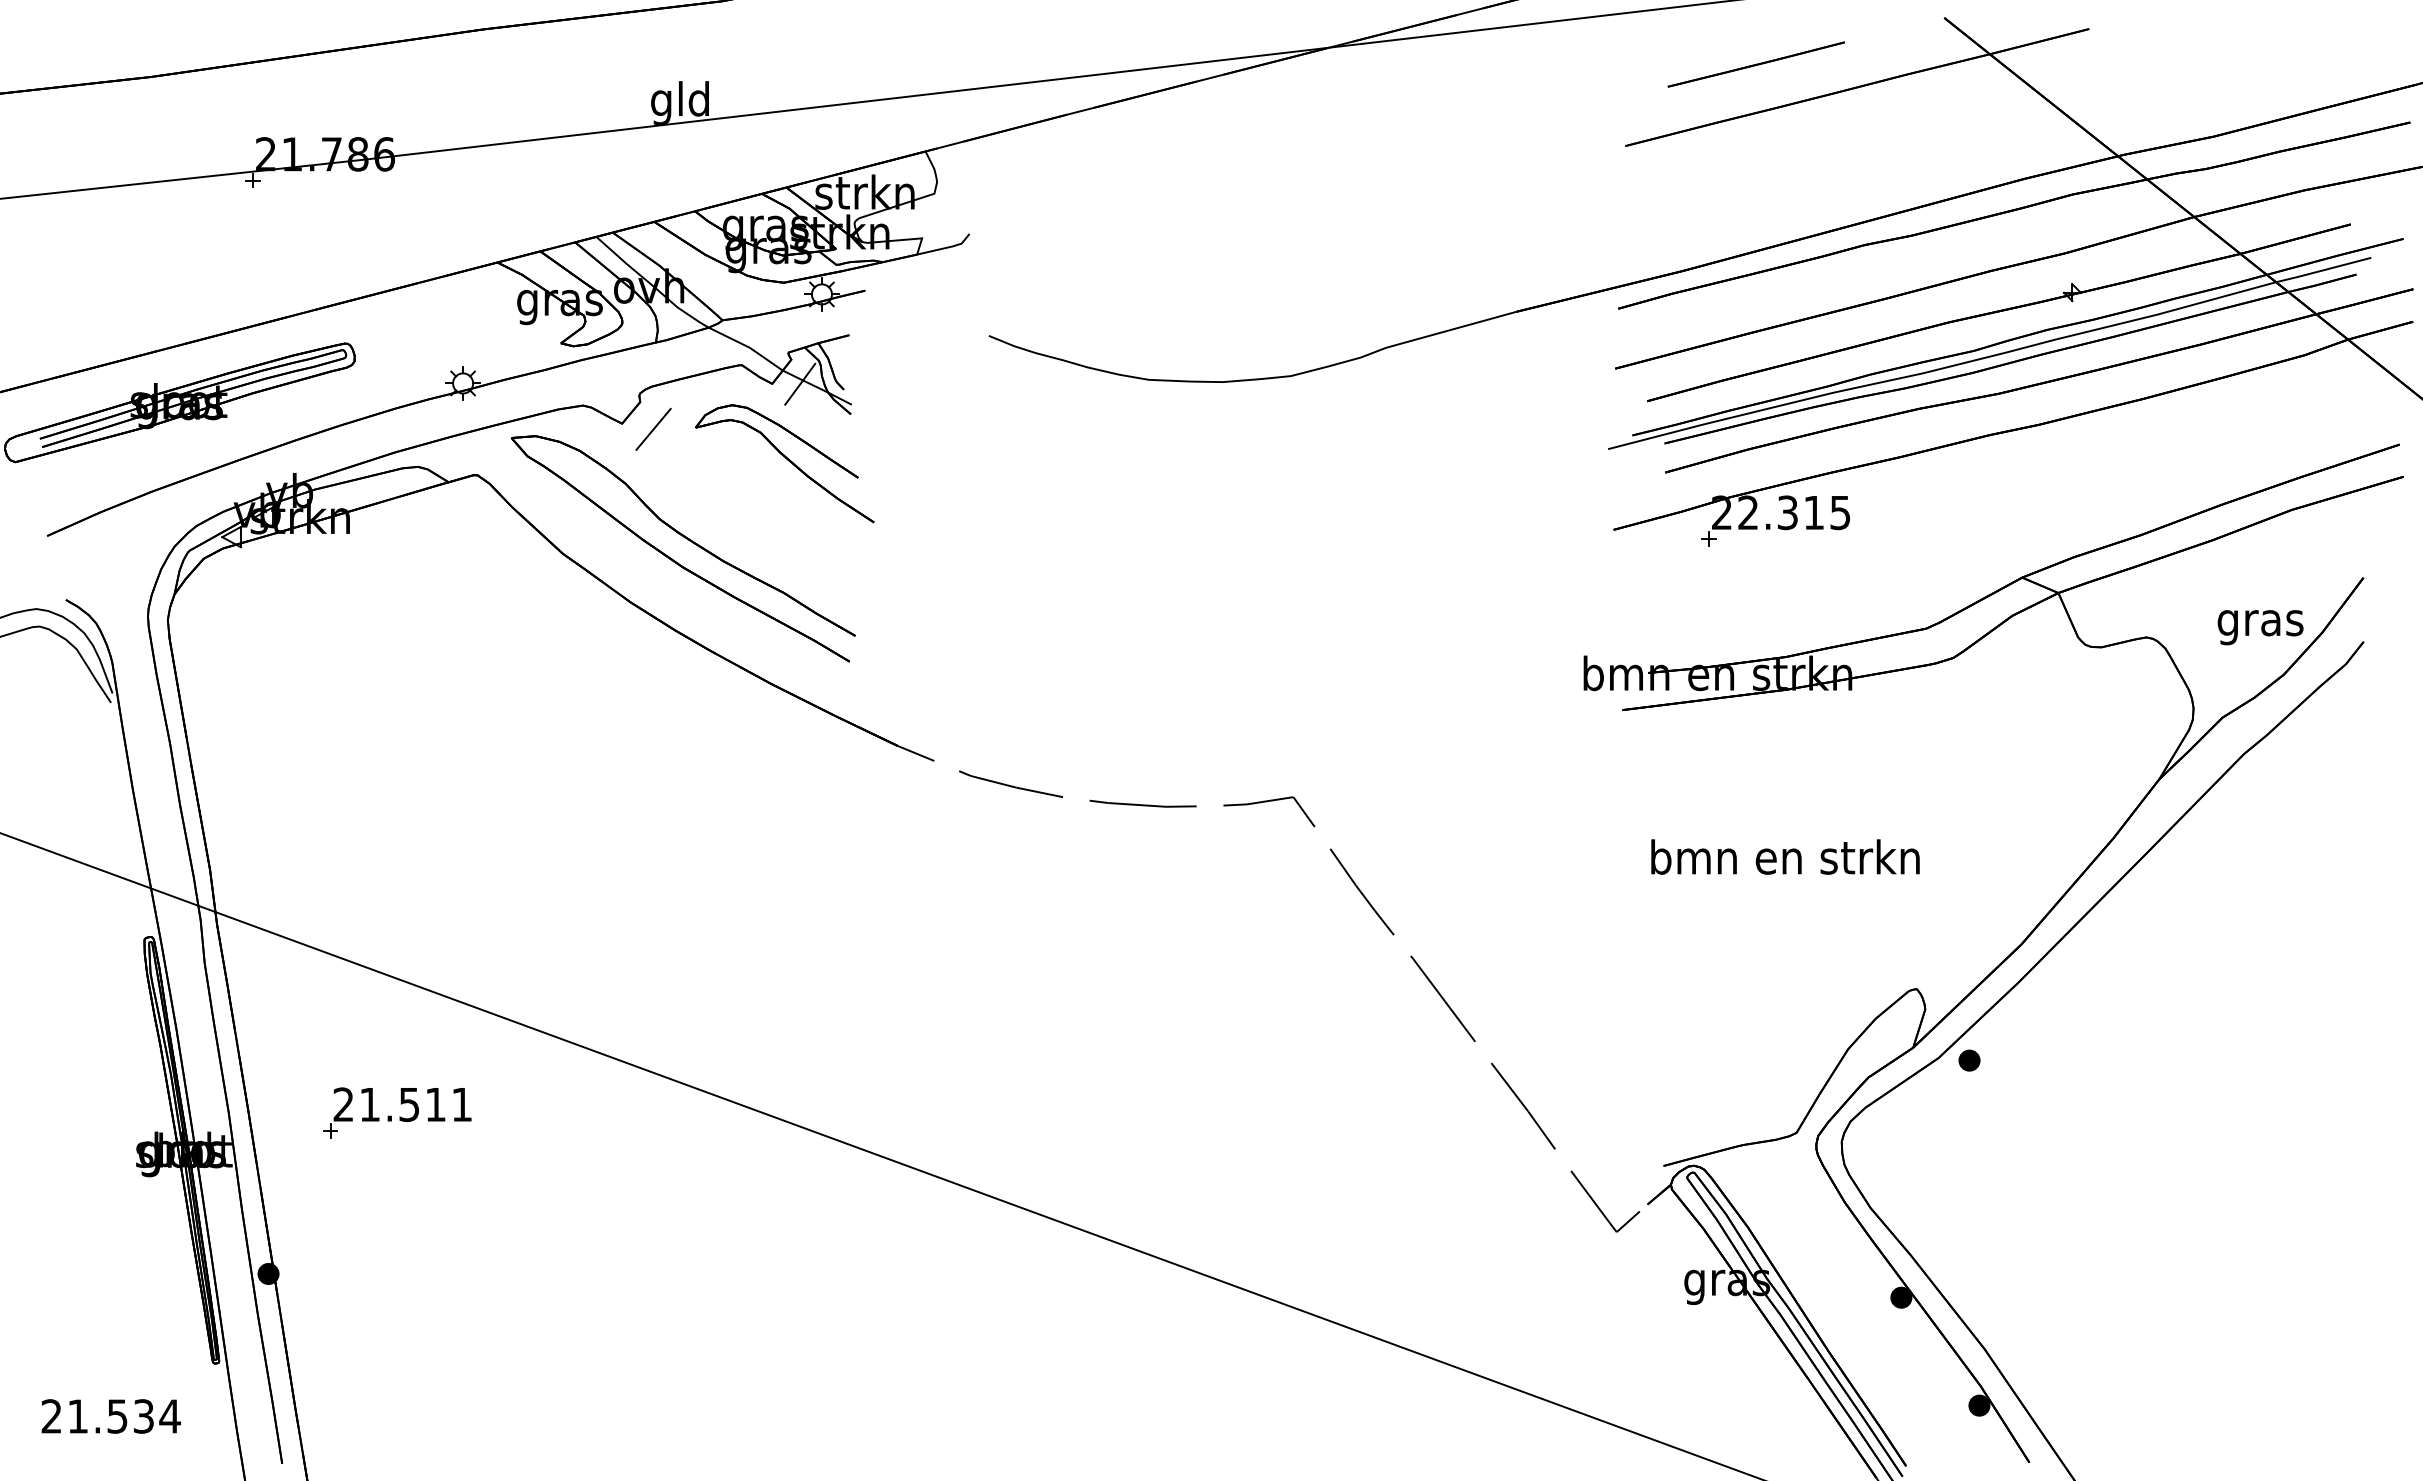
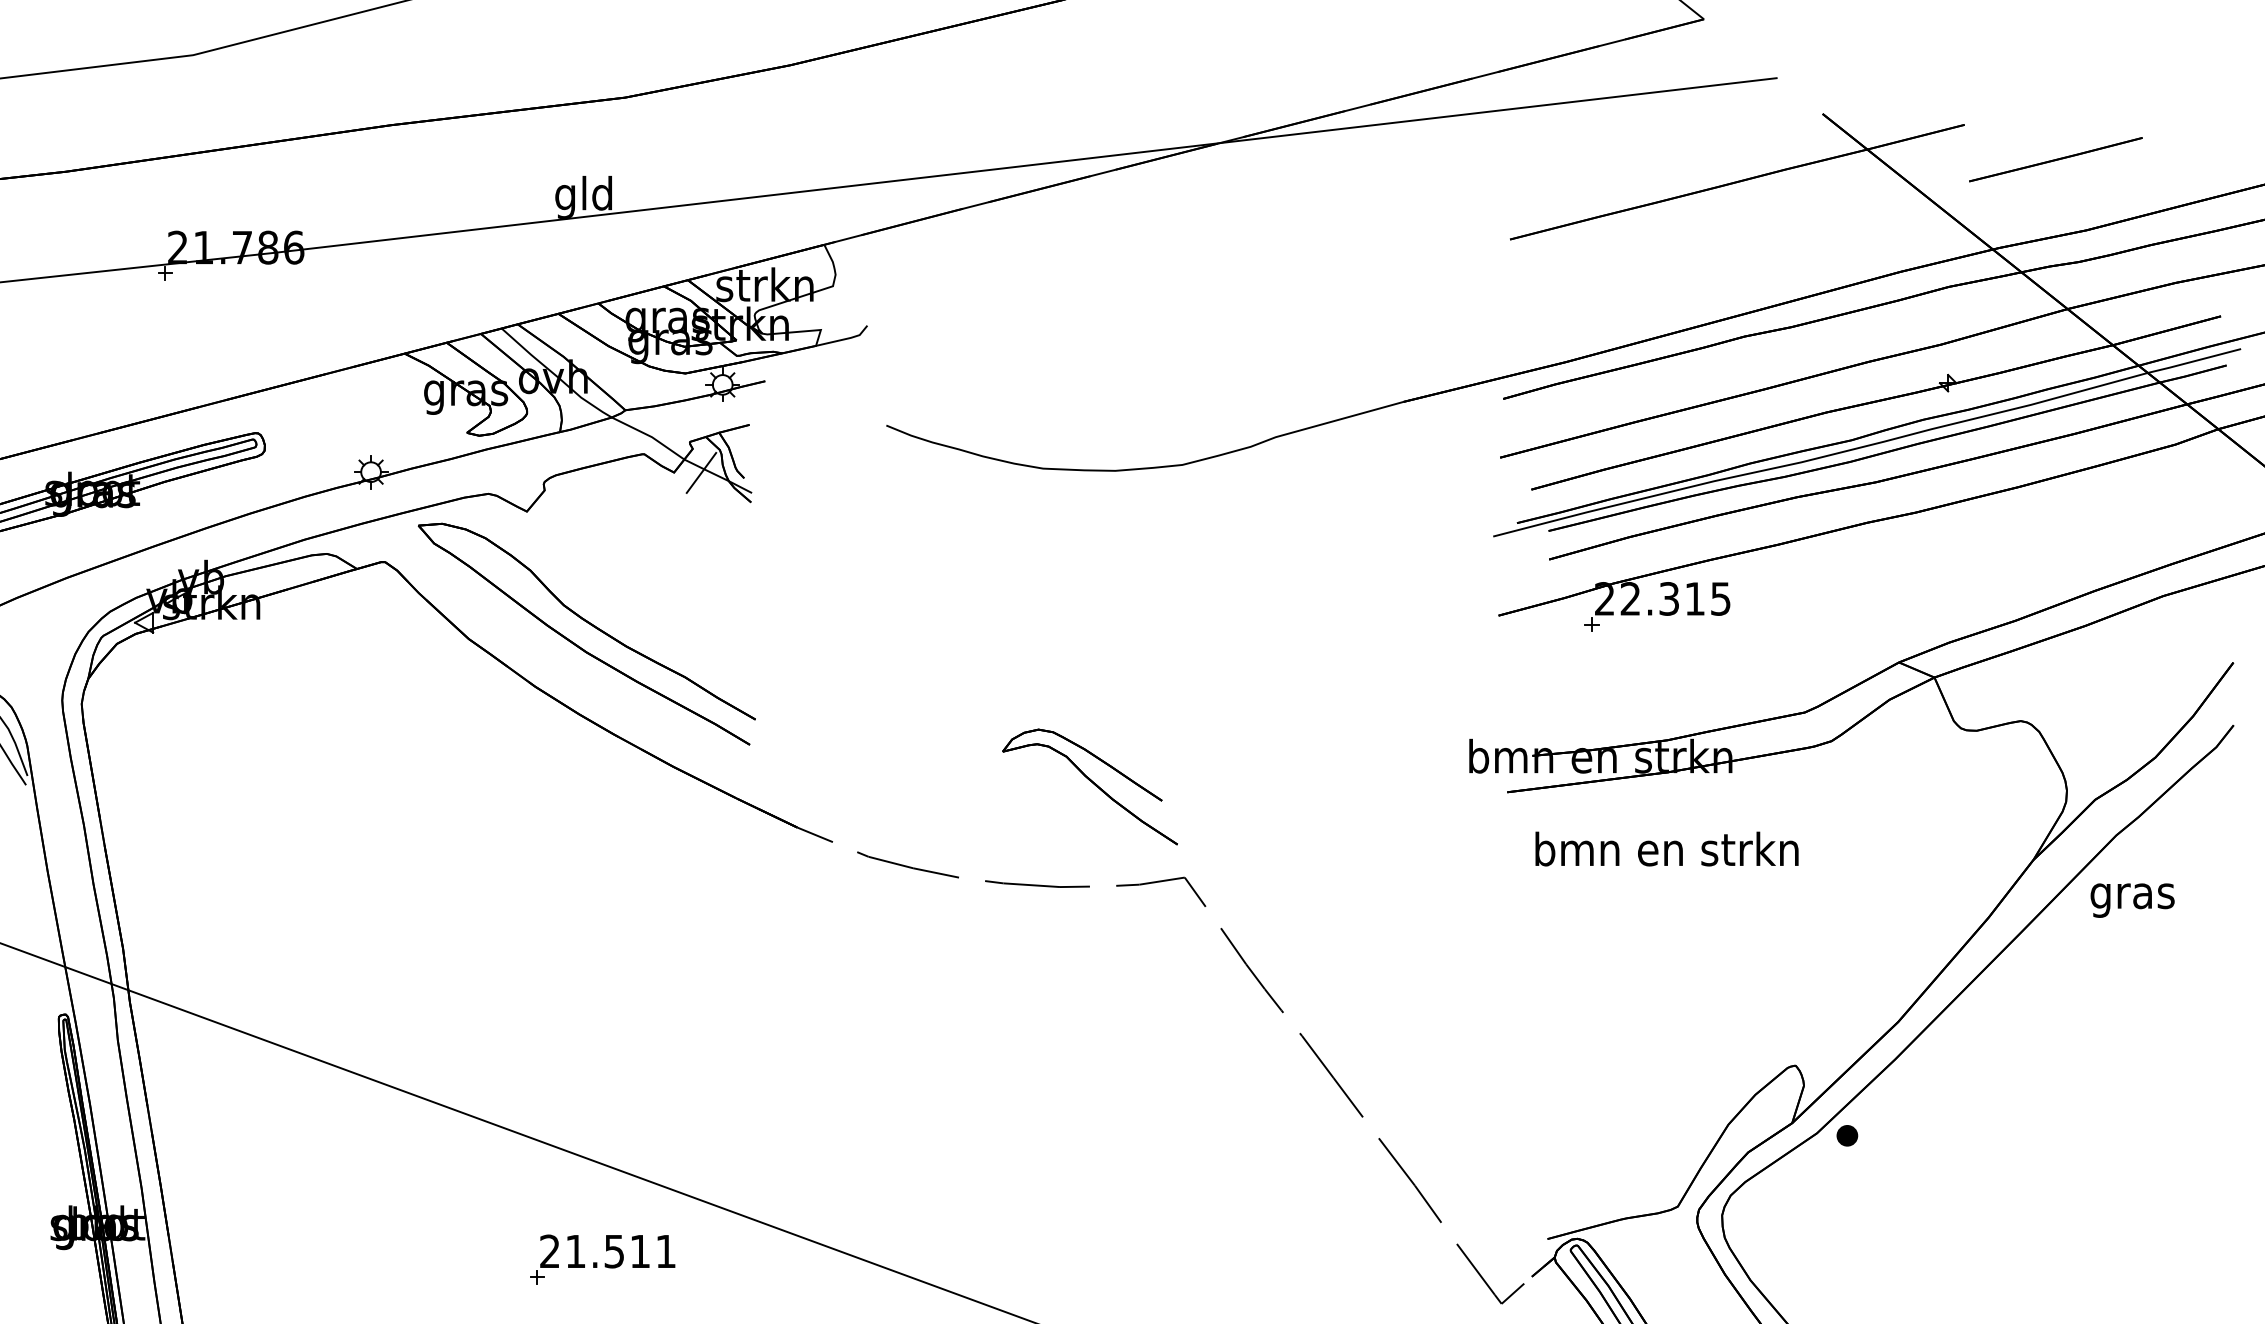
line: (1755, 64) -> (2055, 159), moved
line: (653, 428) -> (557, 516), removed
part: (784, 463) -> (1089, 786), moved
text: (2260, 627) -> (2132, 900), moved
text: (1785, 856) -> (1667, 848), moved
part: (397, 1112) -> (602, 1259), moved

